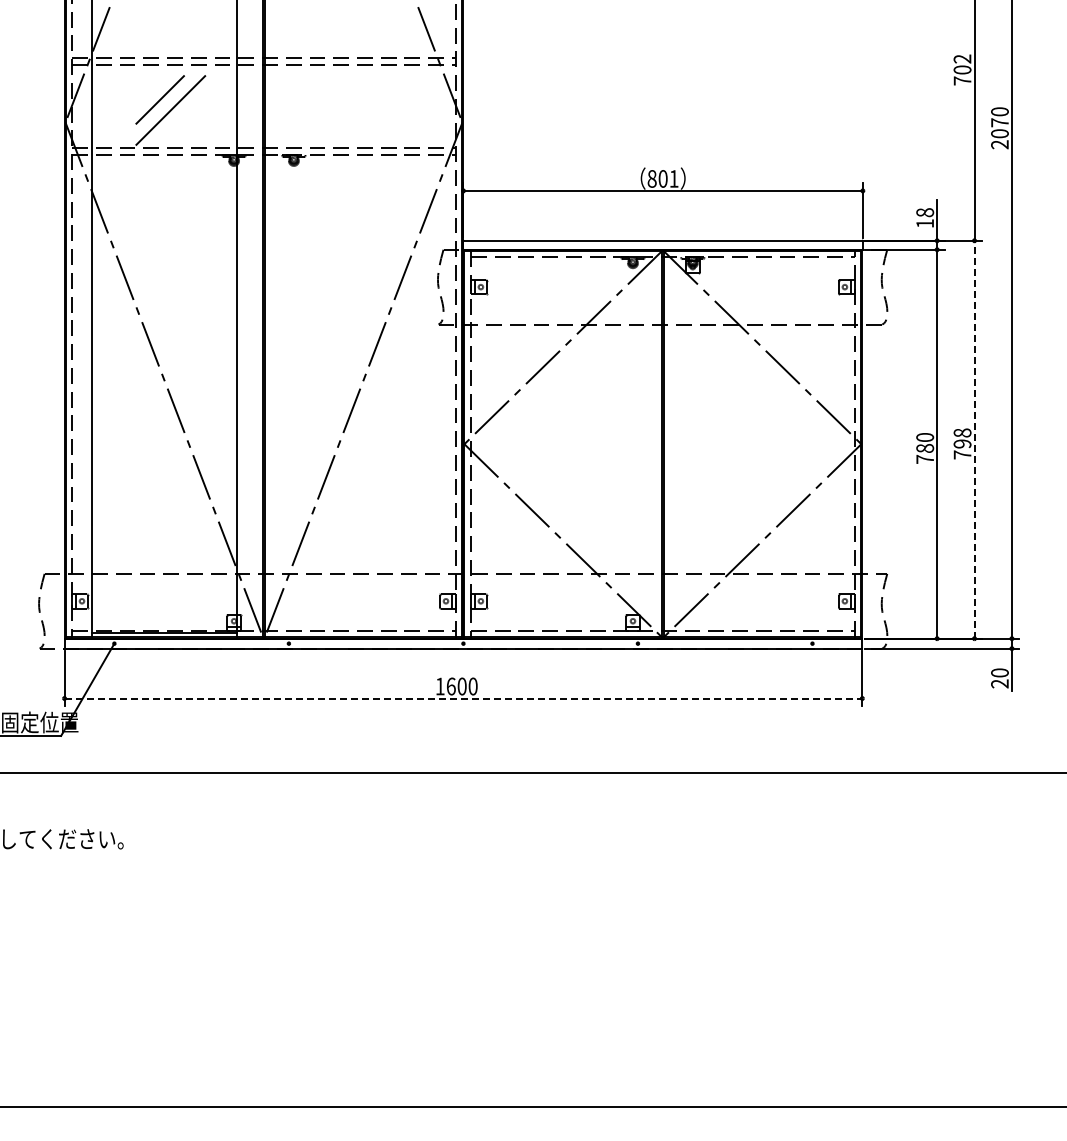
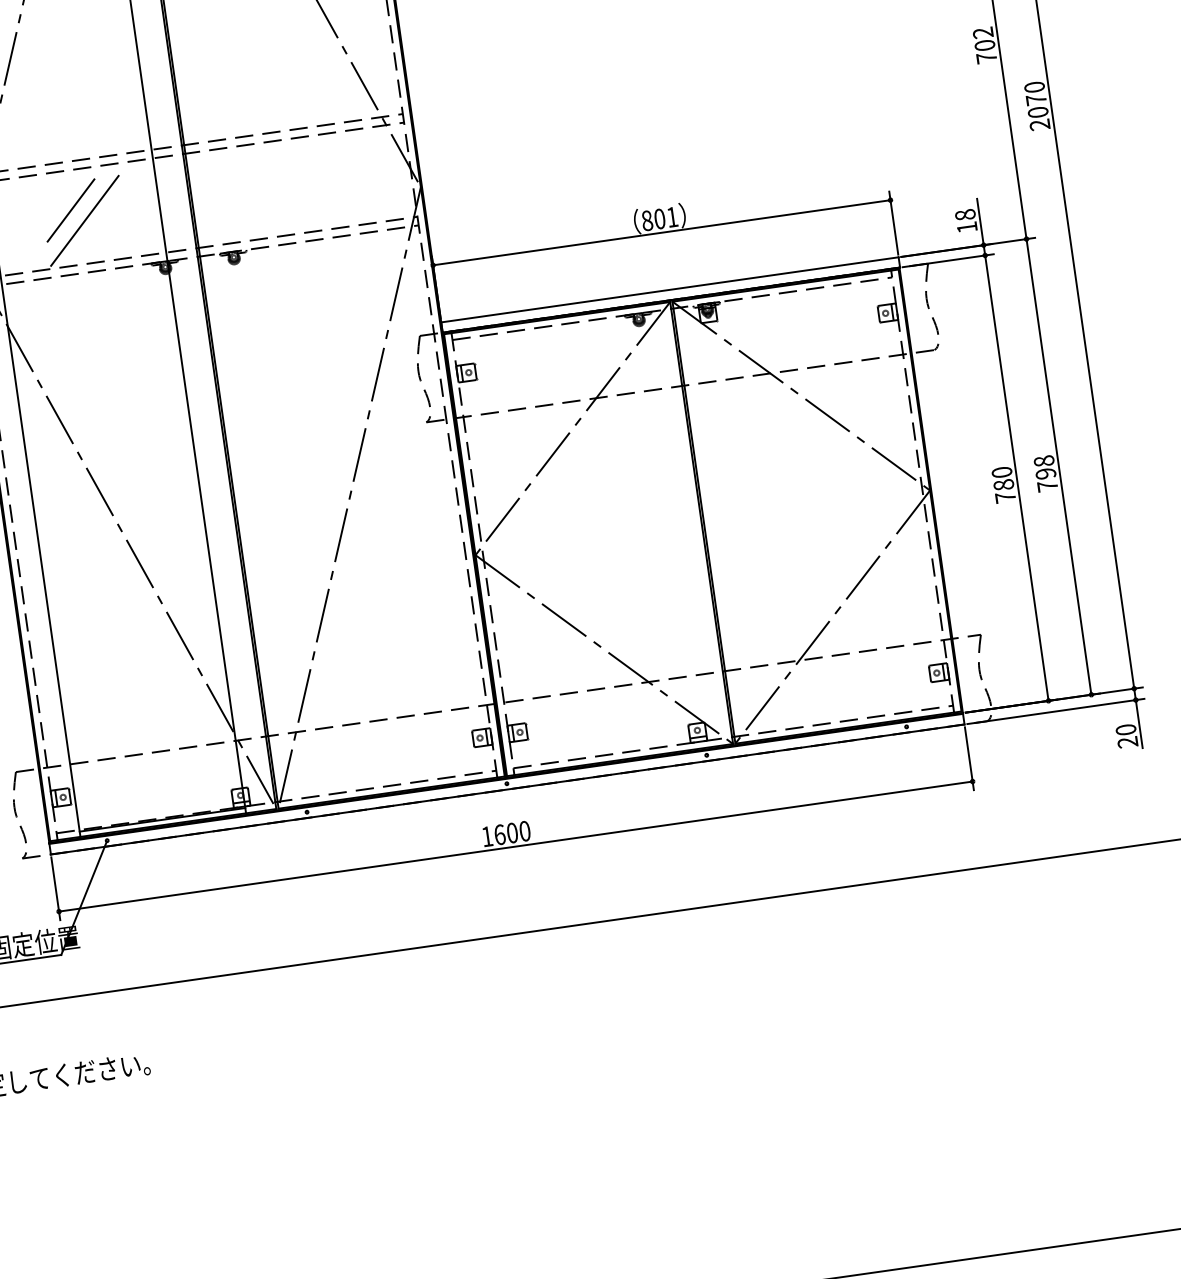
line: (974, 439) -> (1058, 466), dashed -> solid
line: (463, 698) -> (515, 846), dashed -> solid

